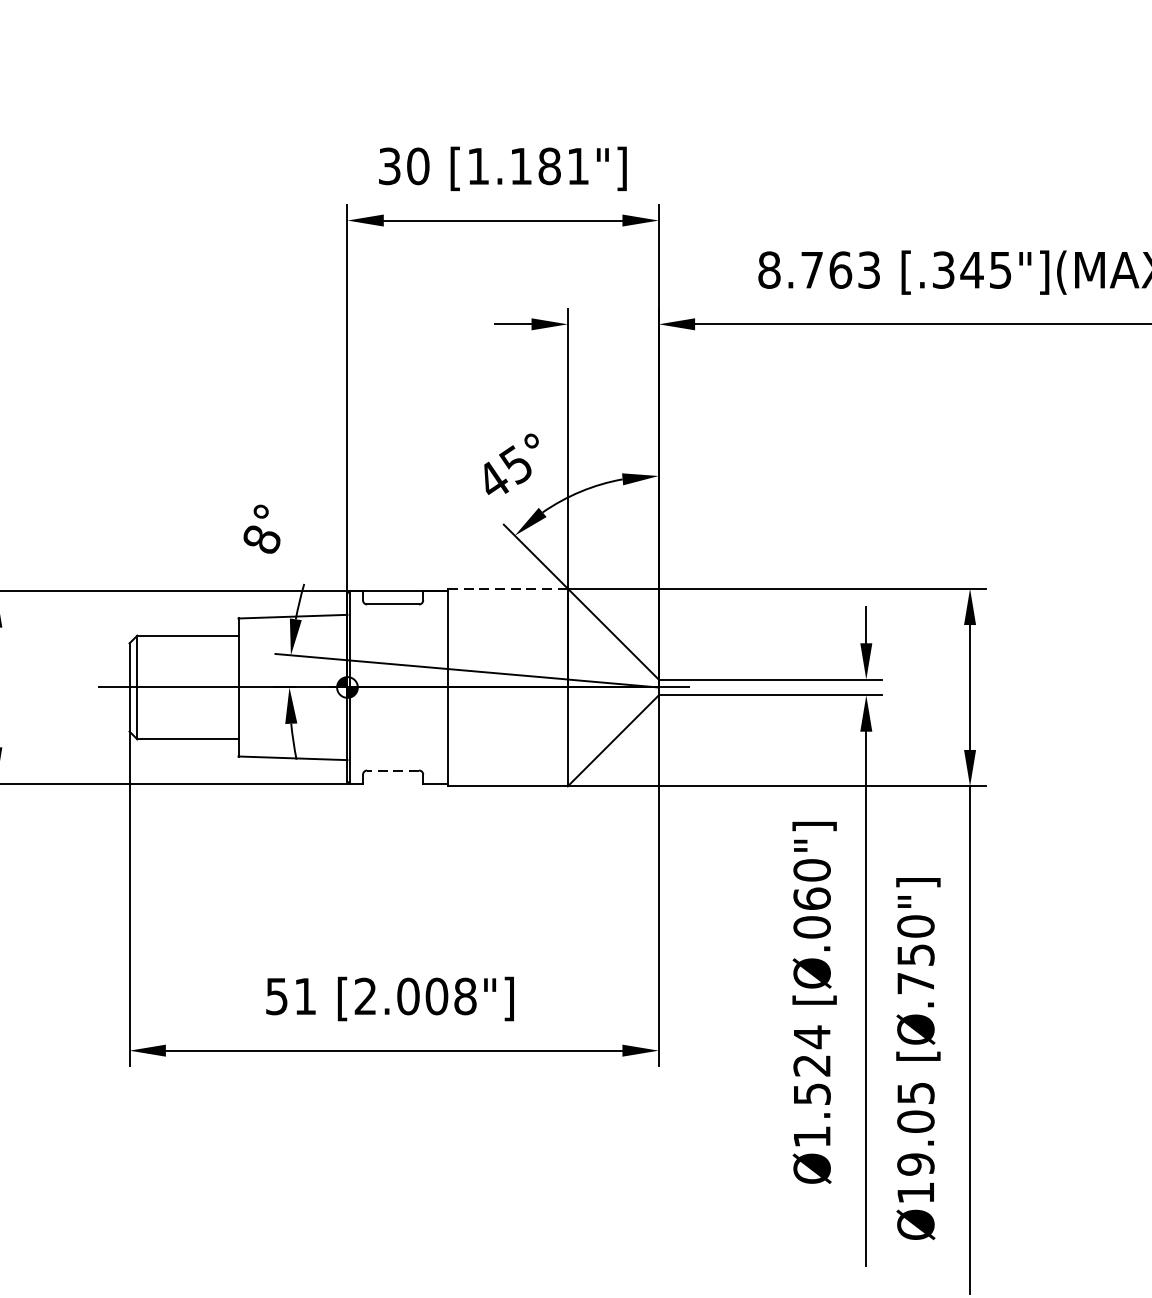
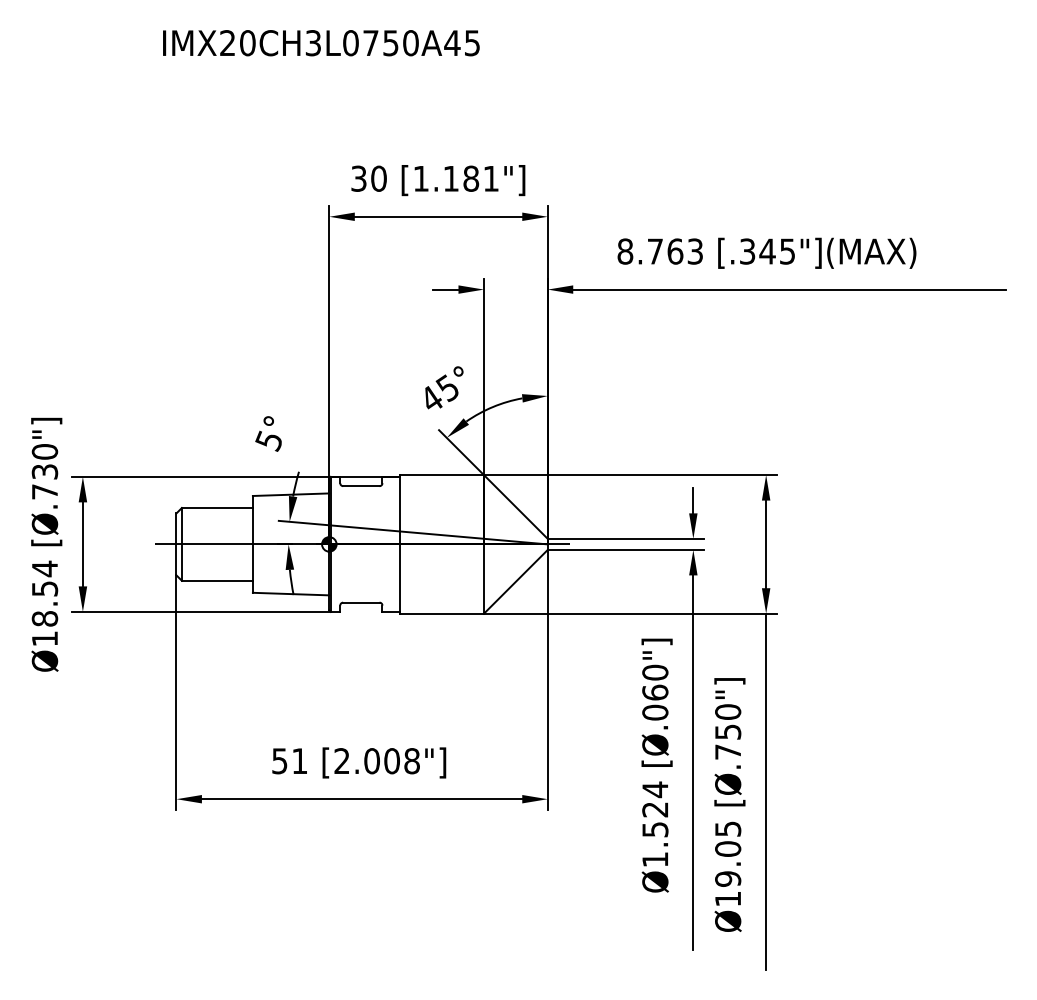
text: (260, 539) -> (268, 440), 8° -> 5°
line: (508, 589) -> (442, 475), dashed -> solid
line: (391, 770) -> (360, 602), dashed -> solid

